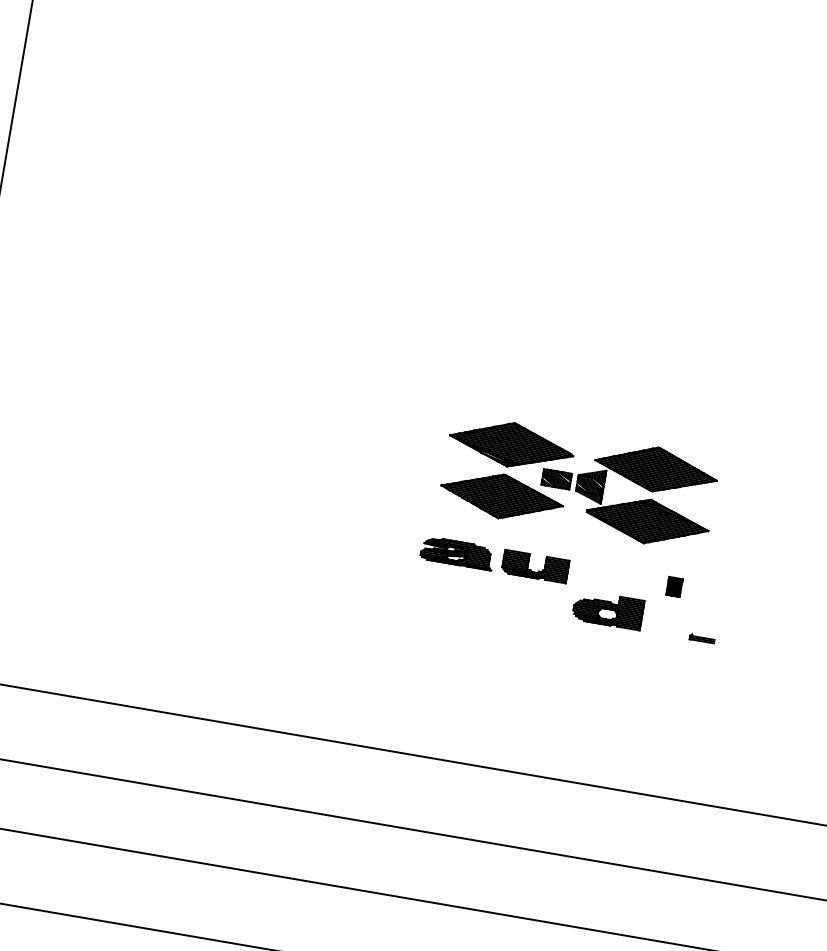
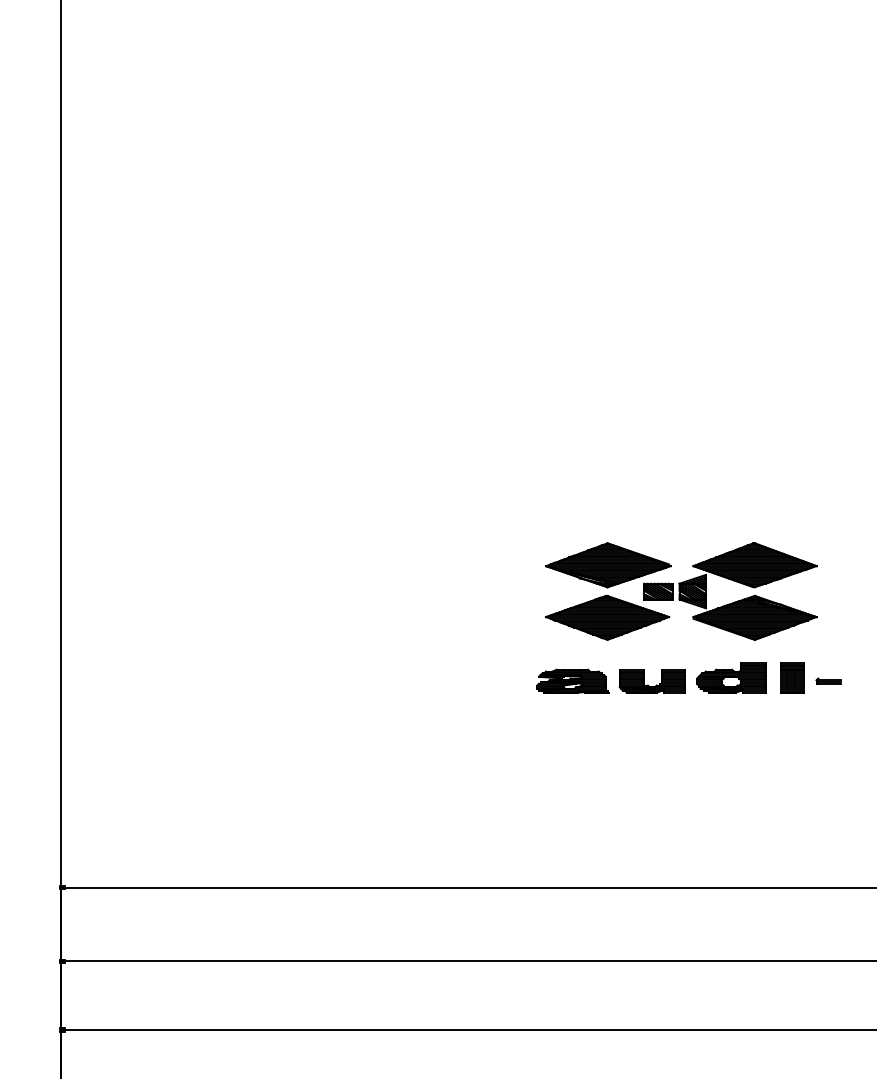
part: (674, 586) -> (792, 677), size x1.67
part: (608, 609) -> (731, 677), moved
part: (702, 637) -> (828, 680), moved

